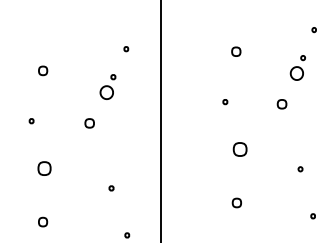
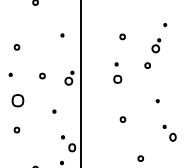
part: (108, 85) -> (69, 77), moved
part: (239, 147) -> (117, 78), moved
part: (44, 168) -> (17, 100), size x1.6

